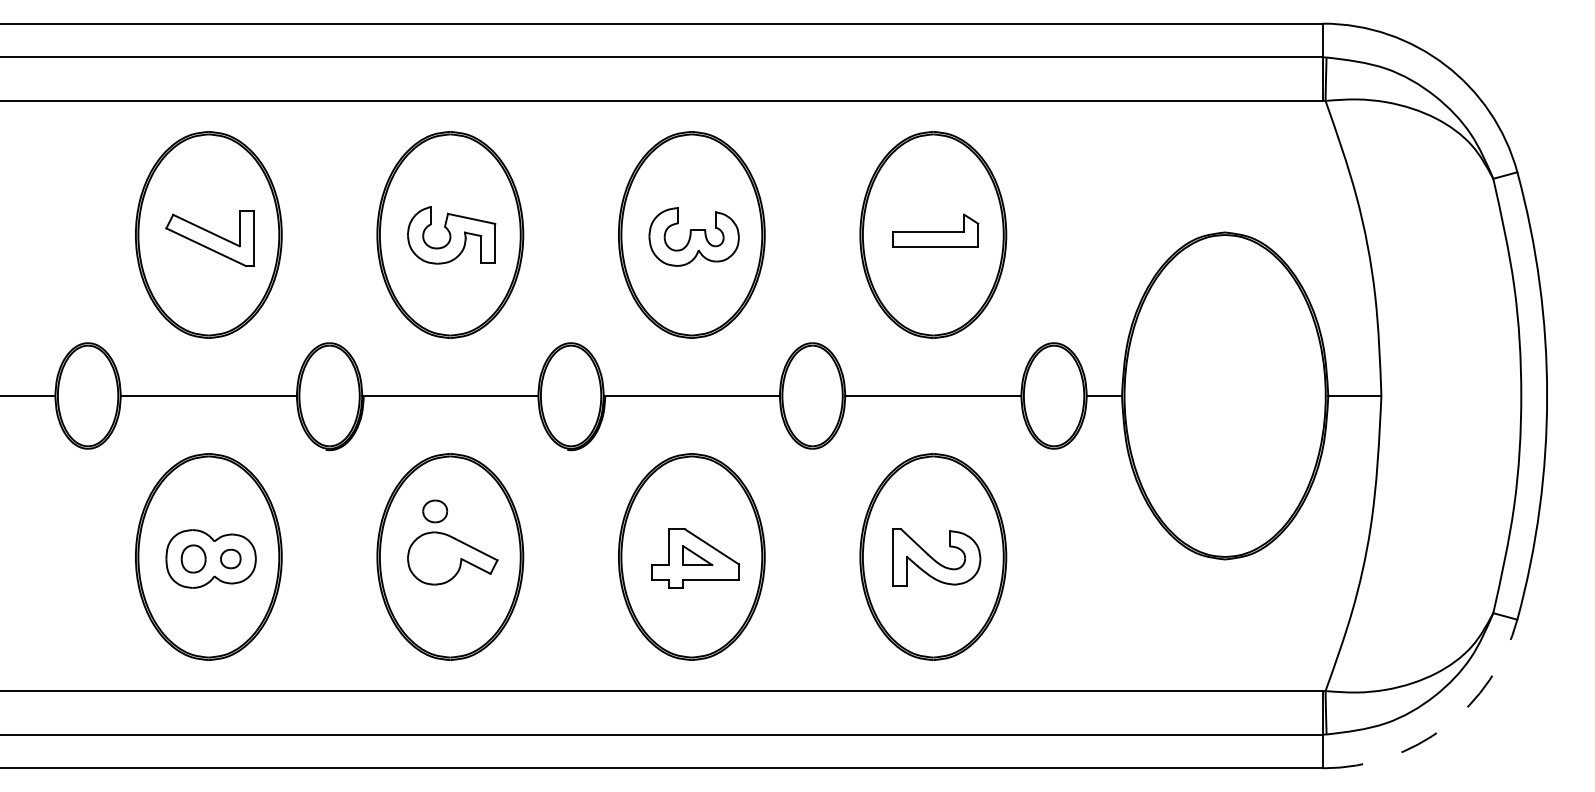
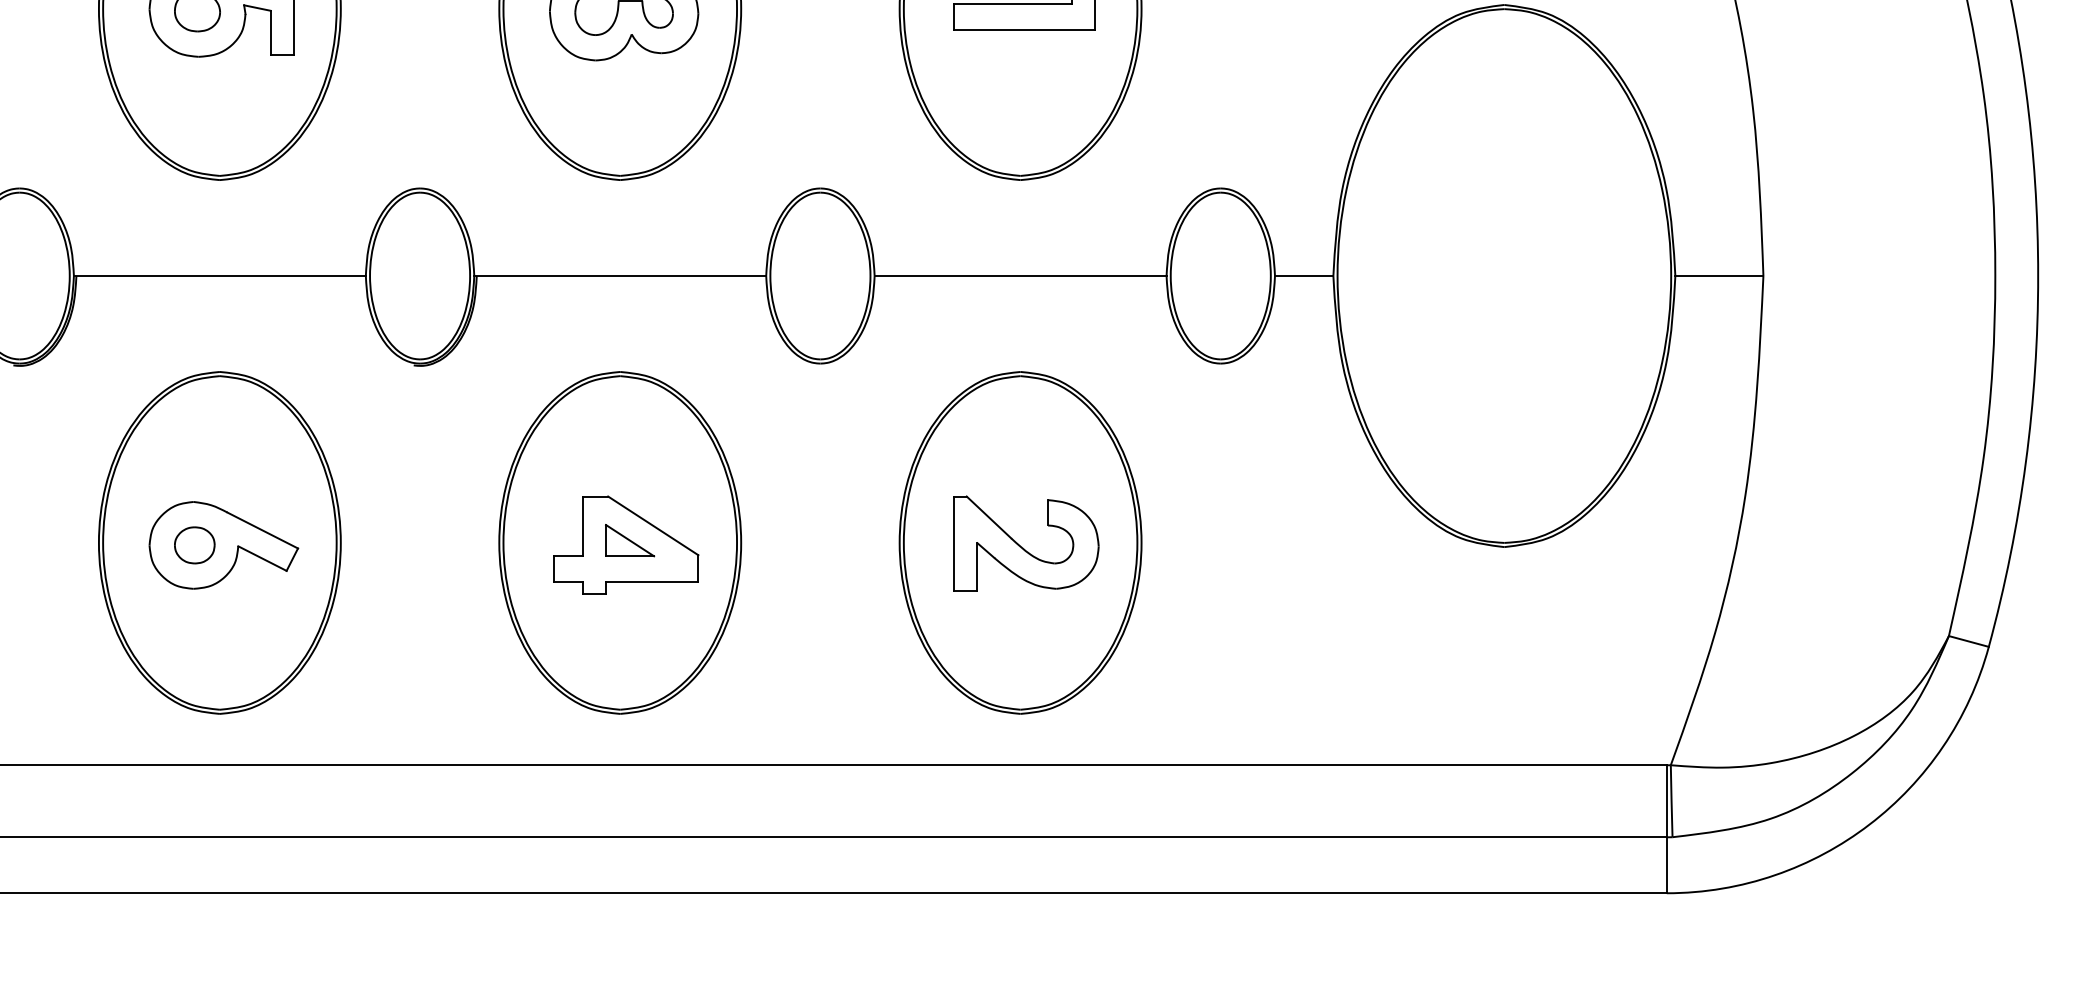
part: (435, 511) -> (195, 545), moved
arc: (1445, 726) -> (1869, 823), dashed -> solid

